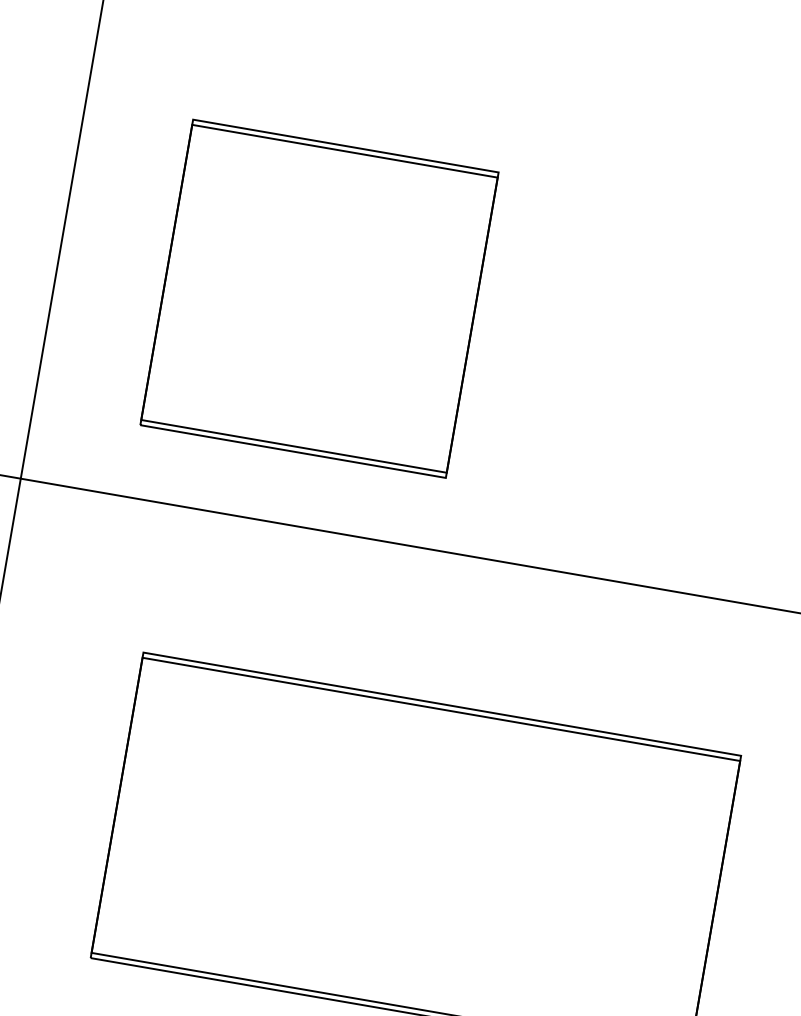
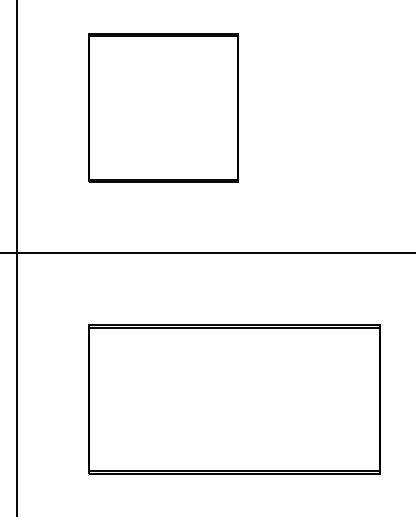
part: (319, 297) -> (163, 107), moved

